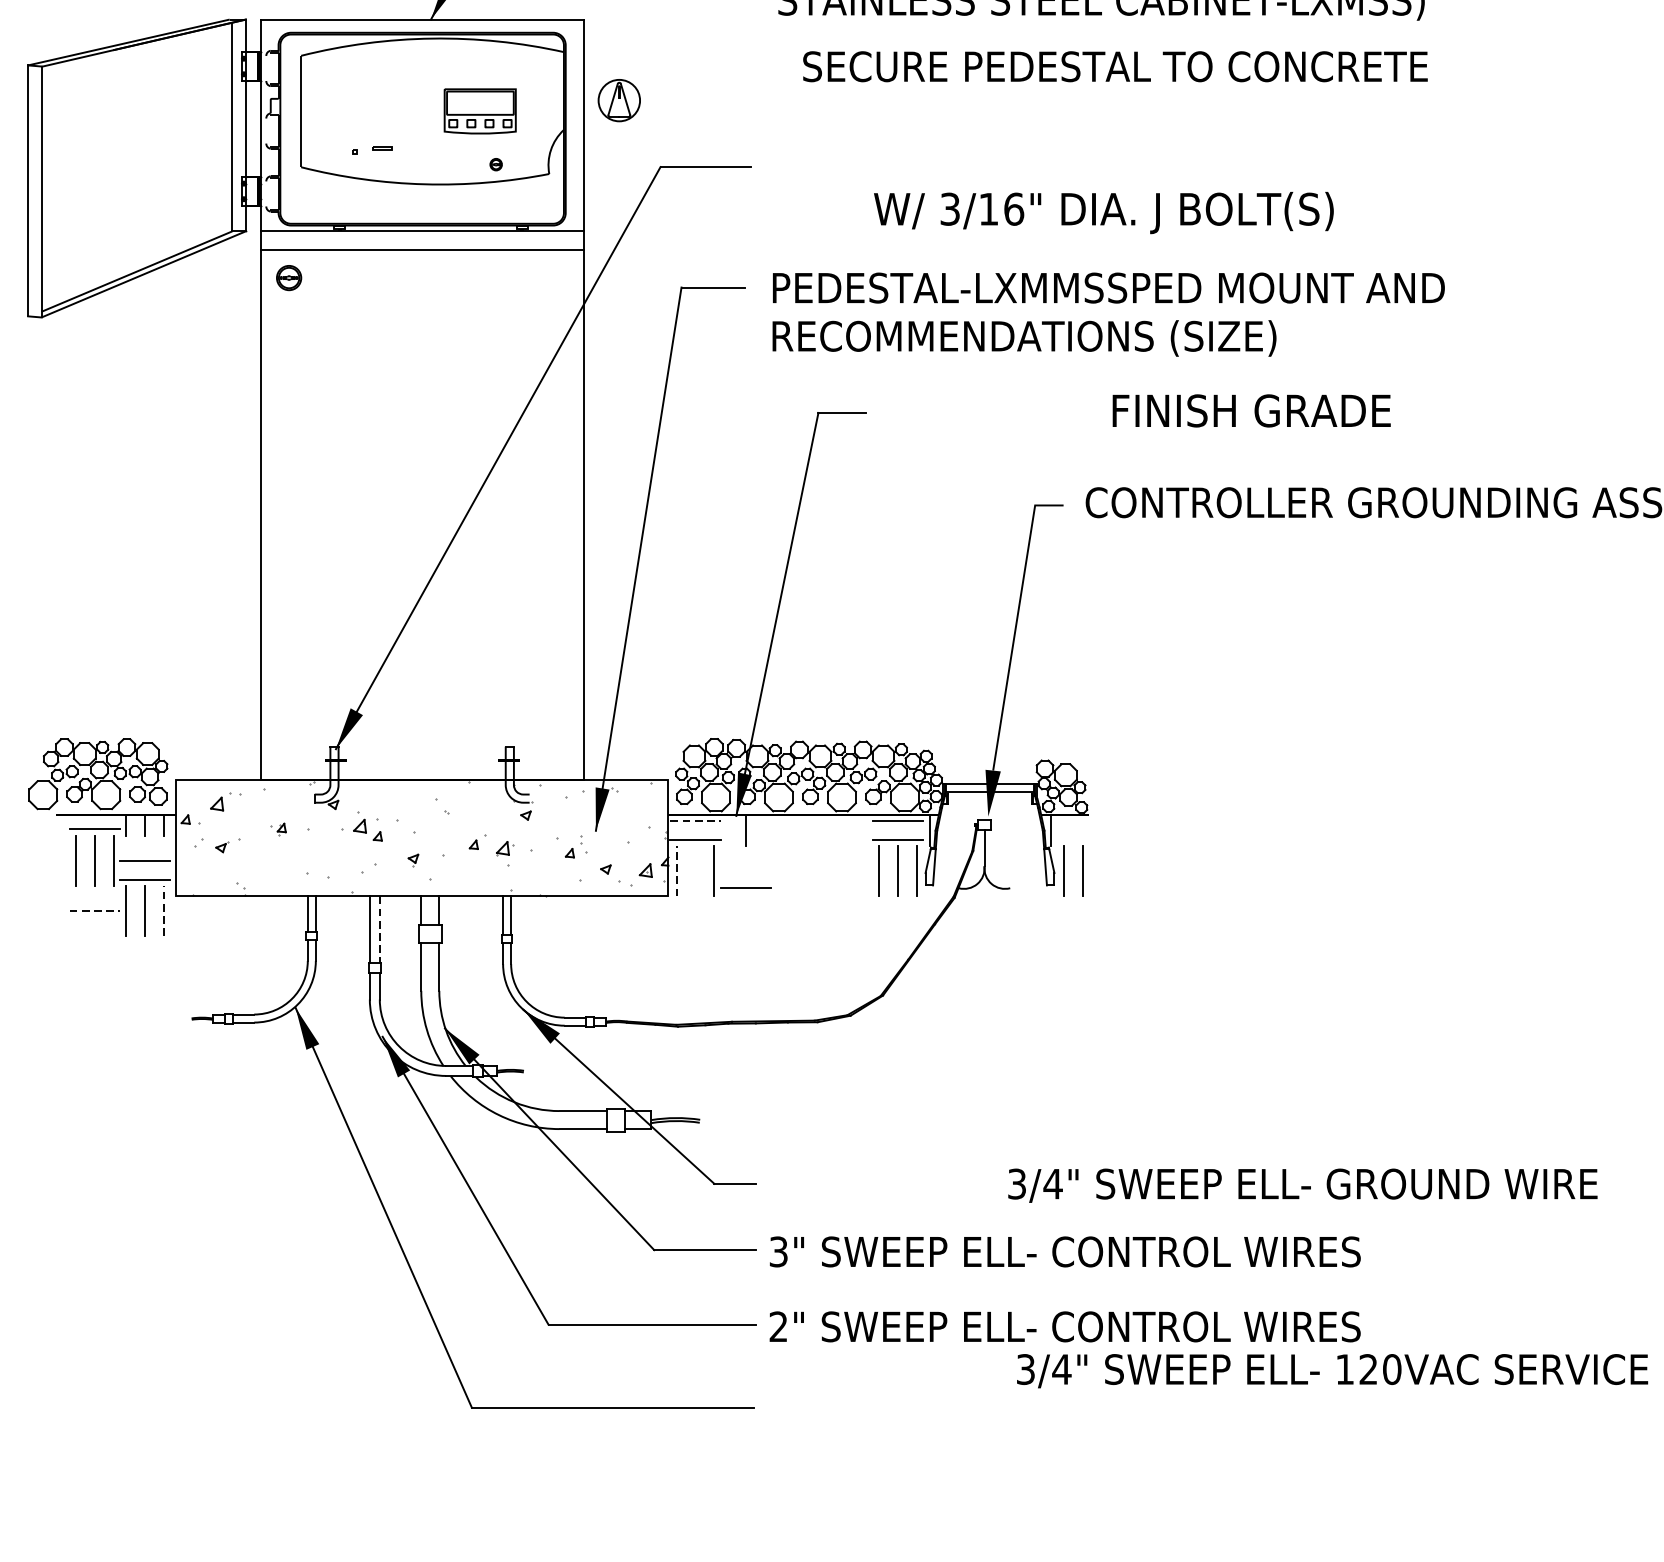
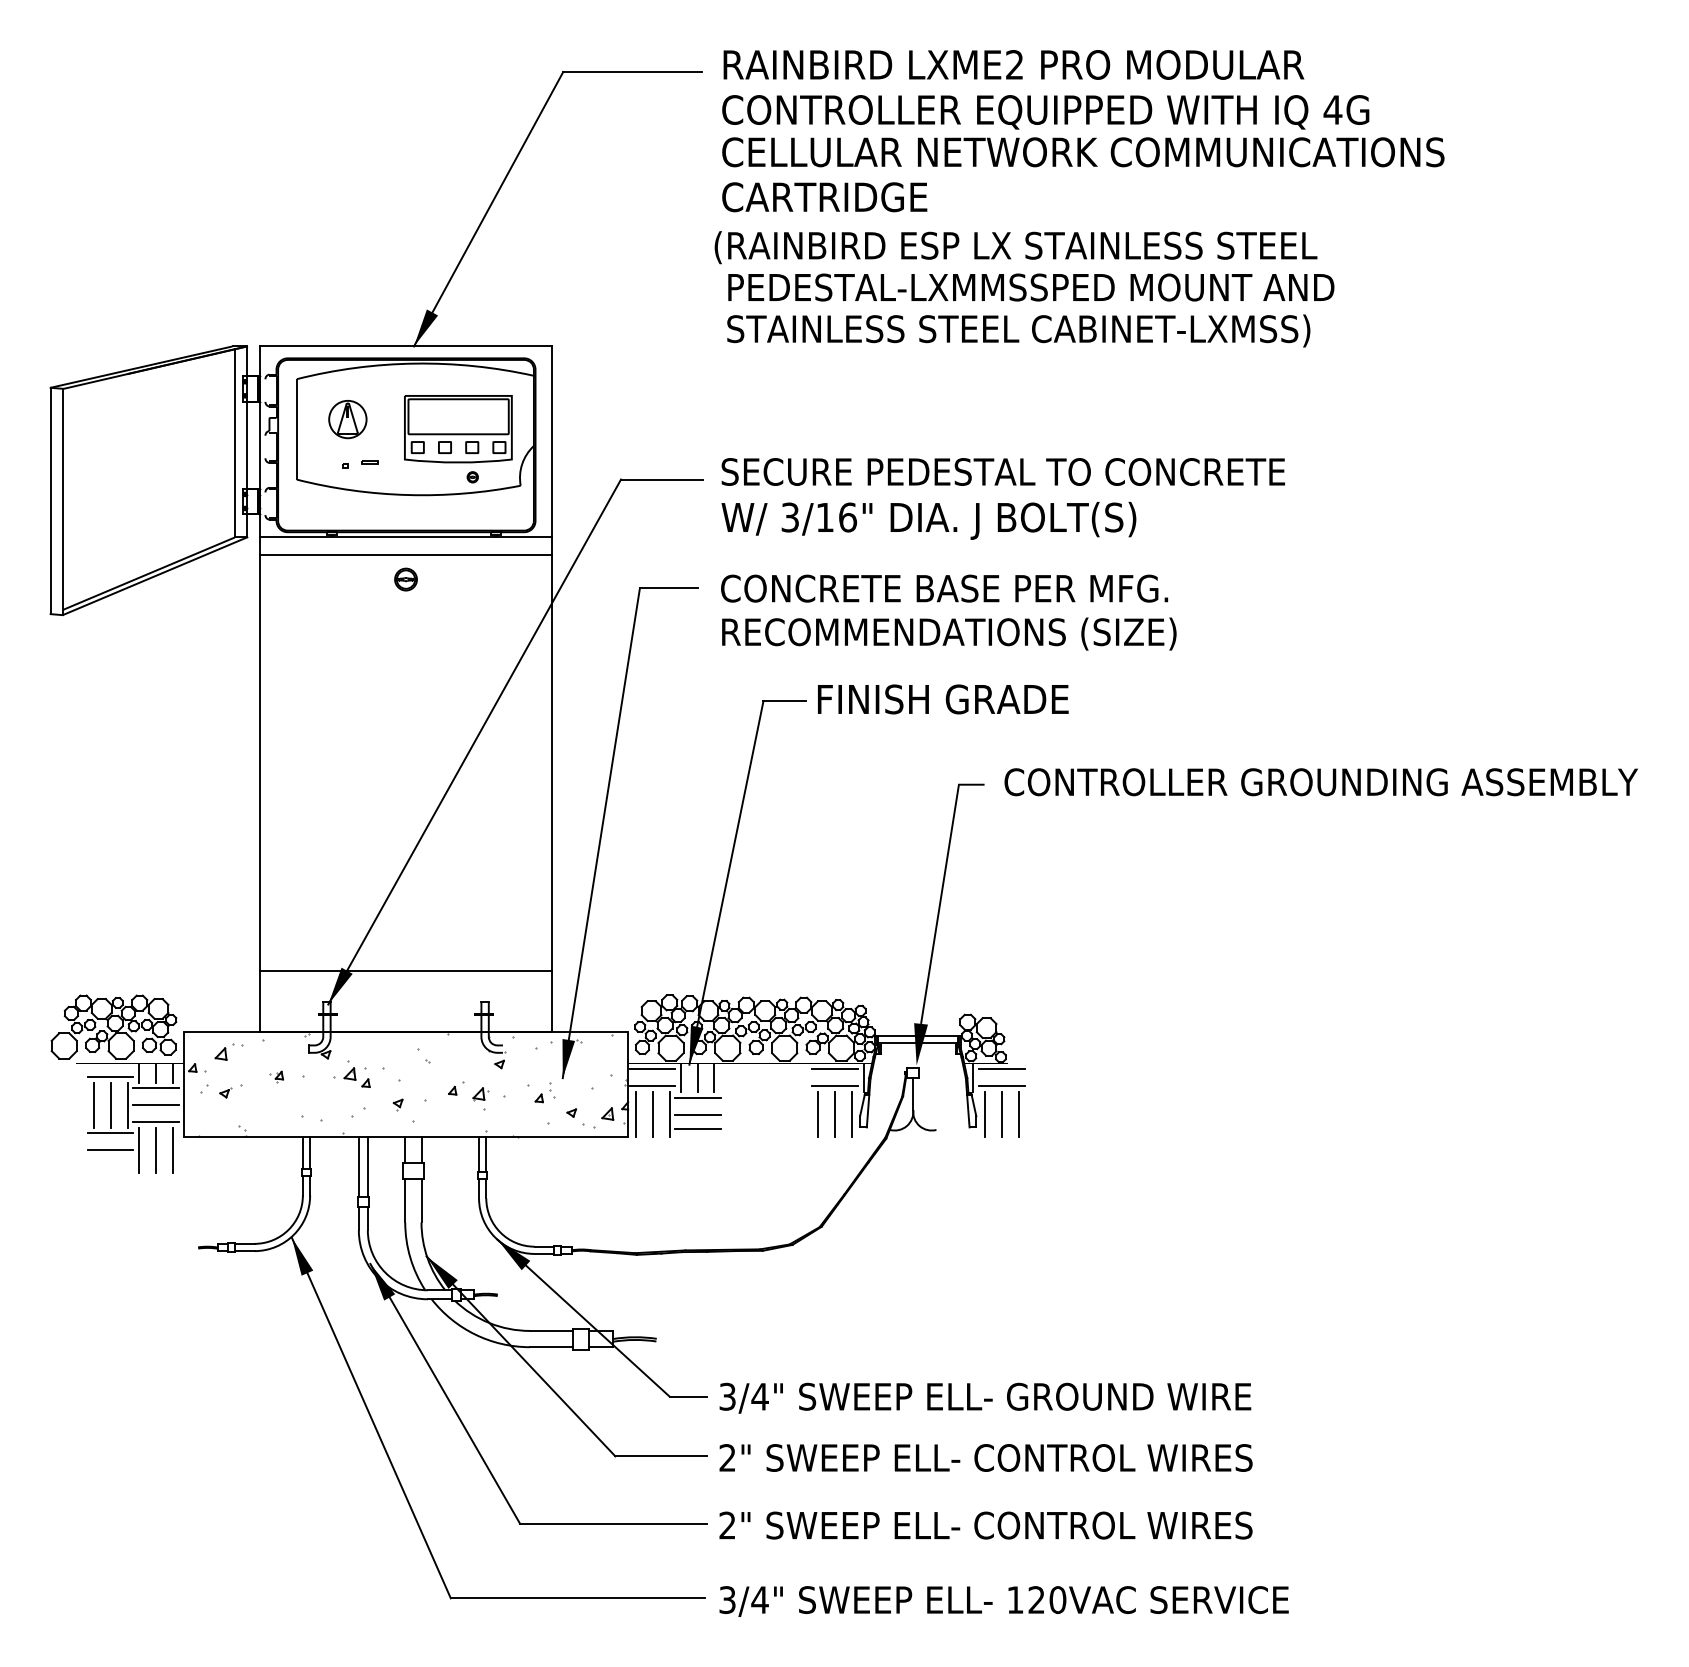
text: (1114, 66) -> (1002, 471), moved
part: (618, 100) -> (347, 419), moved
part: (480, 111) -> (458, 429), size x1.67
text: (1103, 212) -> (928, 520), moved
part: (288, 277) -> (405, 579), moved
text: (1107, 287) -> (1024, 588), PEDESTAL-LXMMSSPED MOUNT AND -> CONCRETE BASE PER MFG.
text: (1251, 410) -> (943, 699), moved
line: (421, 711) -> (405, 970), added
line: (695, 821) -> (652, 1069), dashed -> solid
line: (1082, 821) -> (1001, 1069), added
line: (726, 830) -> (680, 1077), added
line: (764, 830) -> (714, 1077), added
line: (1082, 840) -> (1001, 1086), added
line: (144, 842) -> (155, 1088), added
line: (745, 852) -> (697, 1097), added
line: (676, 871) -> (635, 1114), dashed -> solid
line: (695, 871) -> (652, 1114), added
line: (745, 871) -> (697, 1114), added
line: (1101, 871) -> (1018, 1114), added
line: (94, 892) -> (110, 1133), added
line: (94, 911) -> (110, 1150), dashed -> solid
line: (163, 911) -> (172, 1150), dashed -> solid
line: (379, 929) -> (367, 1167), dashed -> solid
text: (1302, 1184) -> (985, 1397), moved
text: (778, 1251) -> (727, 1457), 3" -> 2"
text: (1331, 1371) -> (1003, 1601), moved

